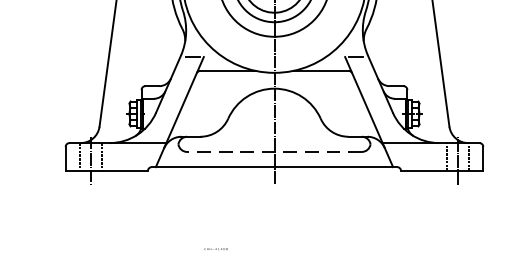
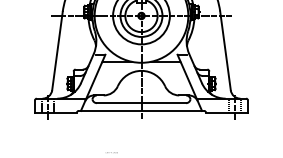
line: (274, 152) -> (141, 103), dashed -> solid

